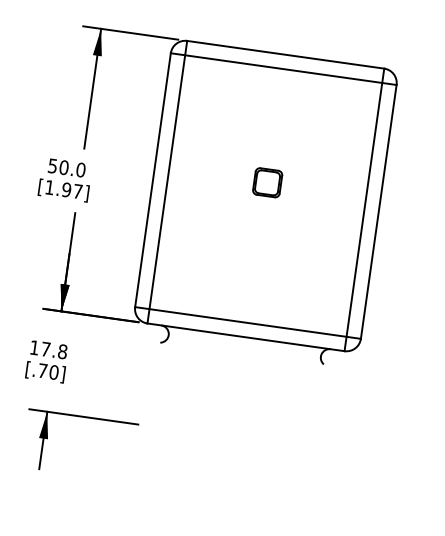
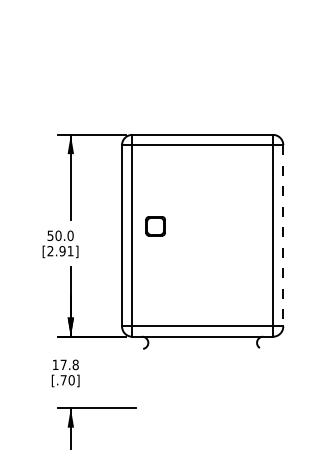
part: (267, 182) -> (155, 226), moved
text: (63, 190) -> (60, 251), [1.97] -> [2.91]
line: (379, 211) -> (283, 235), solid -> dashed

